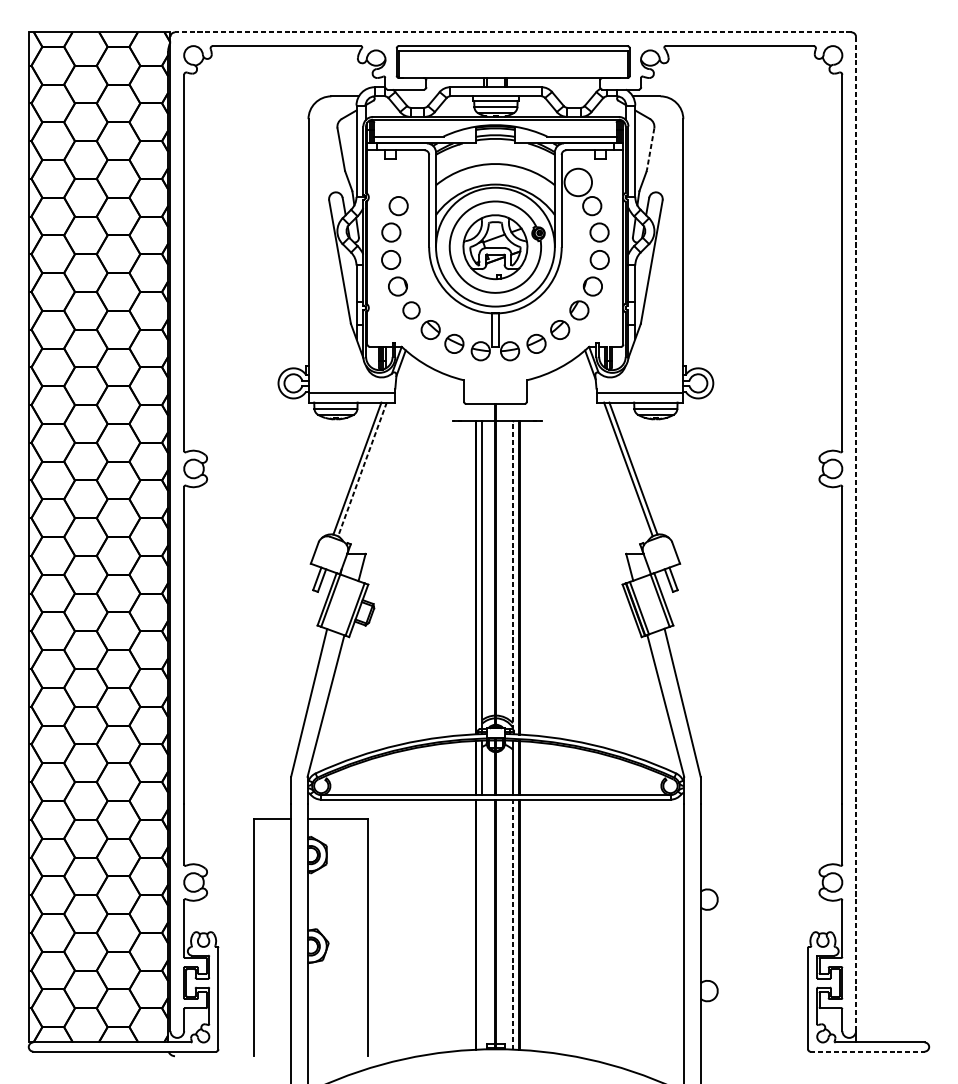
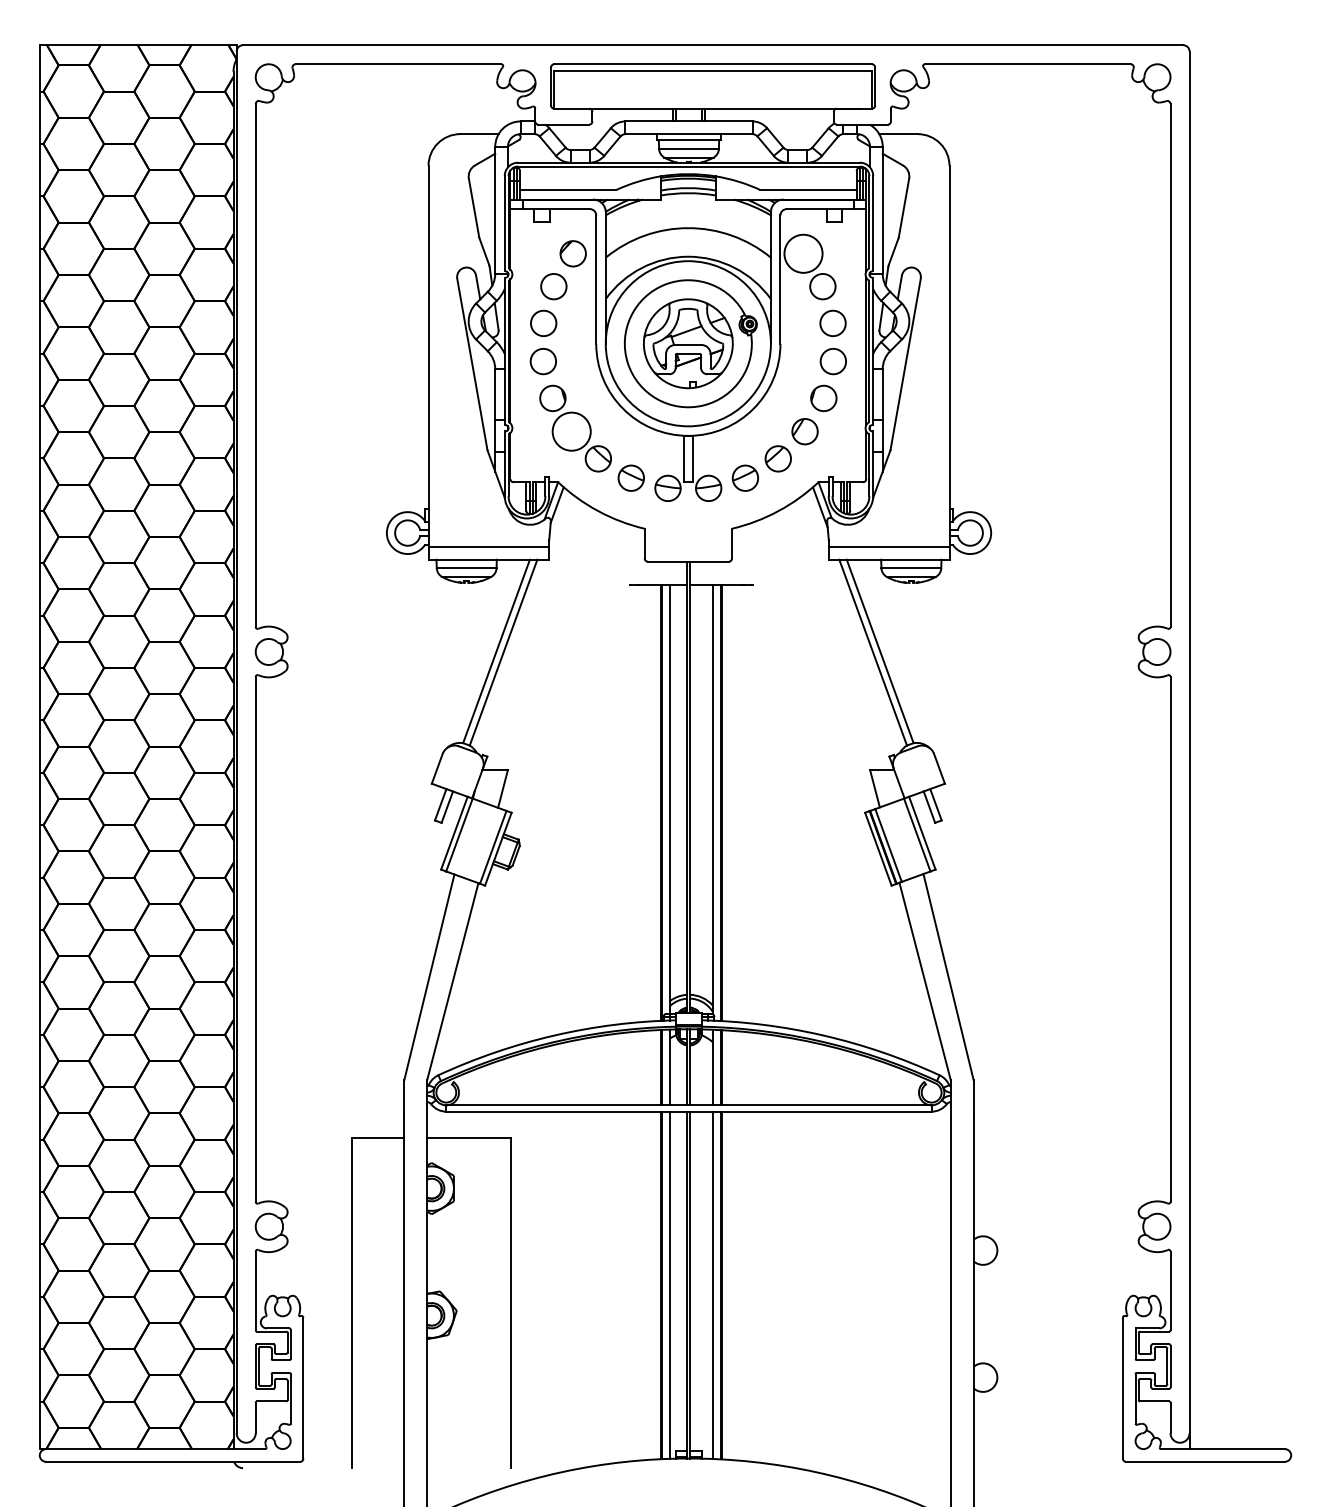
line: (512, 32) -> (712, 45), dashed -> solid
line: (650, 149) -> (903, 208), dashed -> solid
part: (412, 182) -> (572, 253), added
circle: (411, 310) -> (571, 431), size x1.67
line: (362, 469) -> (503, 652), dashed -> solid
line: (856, 534) -> (1189, 742), dashed -> solid
line: (512, 575) -> (712, 799), dashed -> solid
line: (481, 924) -> (669, 1284), added
line: (512, 924) -> (712, 1285), dashed -> solid
line: (867, 1051) -> (1205, 1461), dashed -> solid

